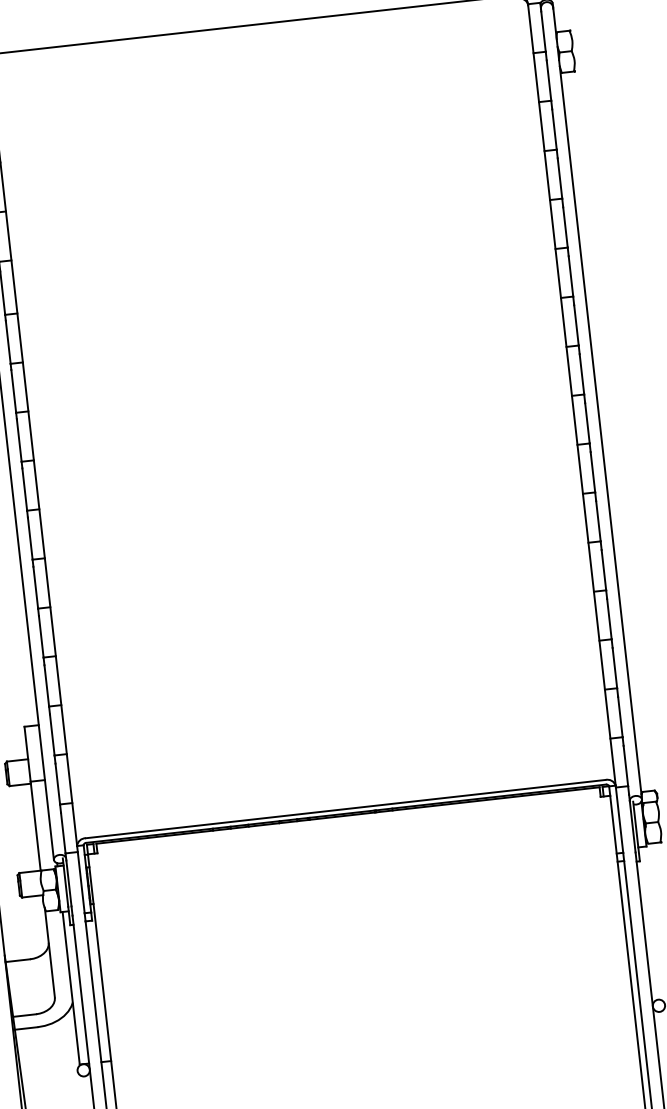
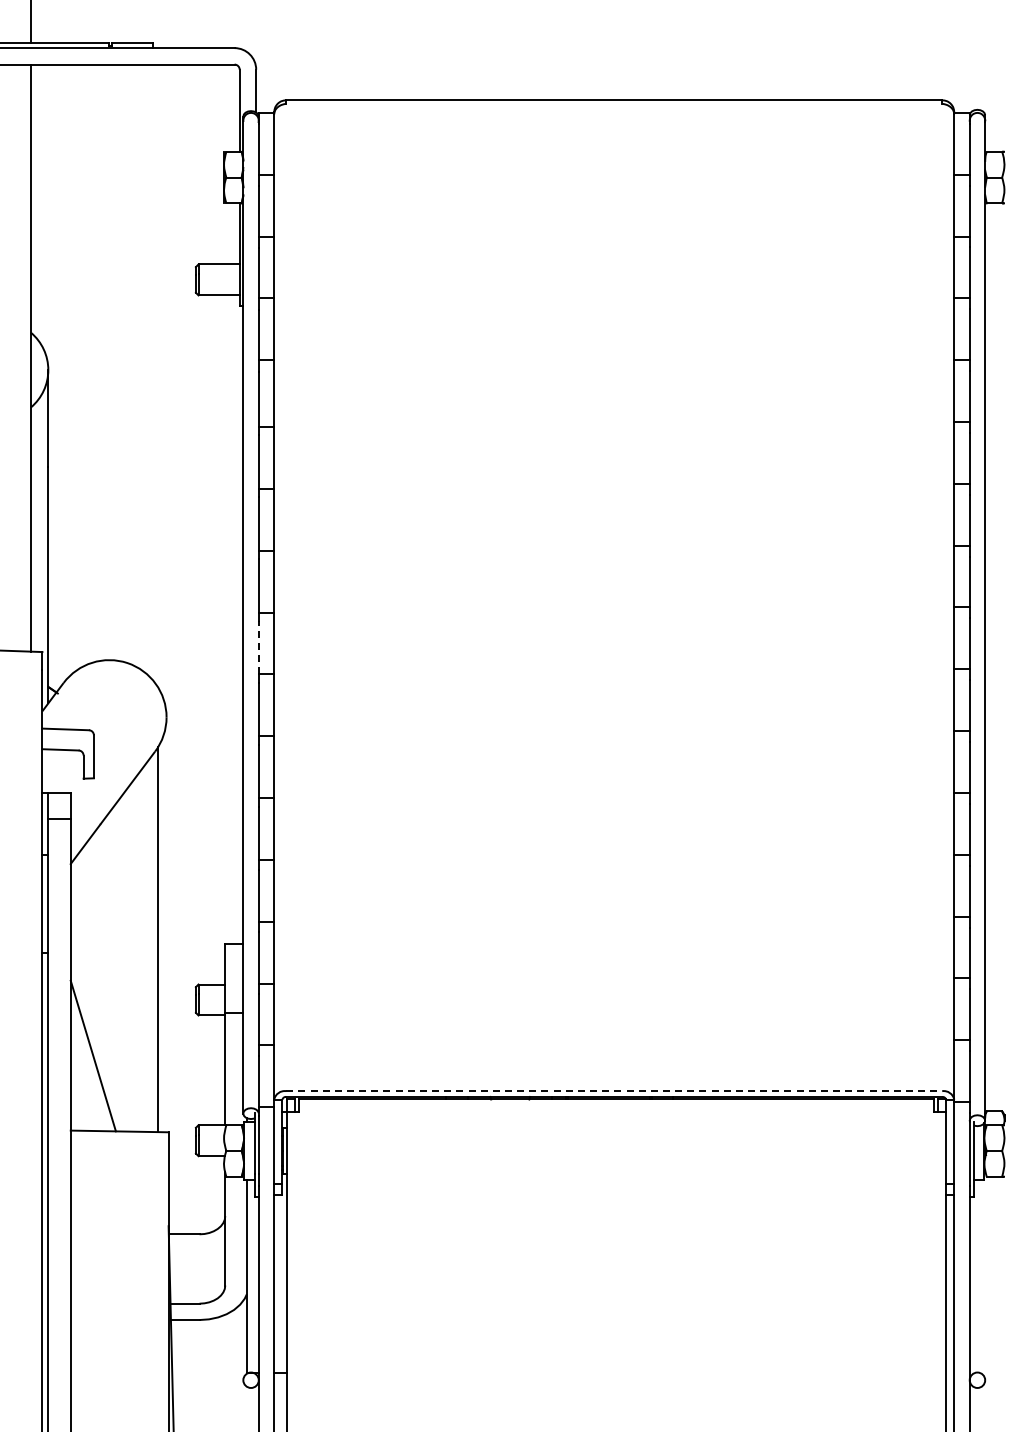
line: (24, 489) -> (258, 647), solid -> dashed
line: (345, 809) -> (614, 1091), solid -> dashed

